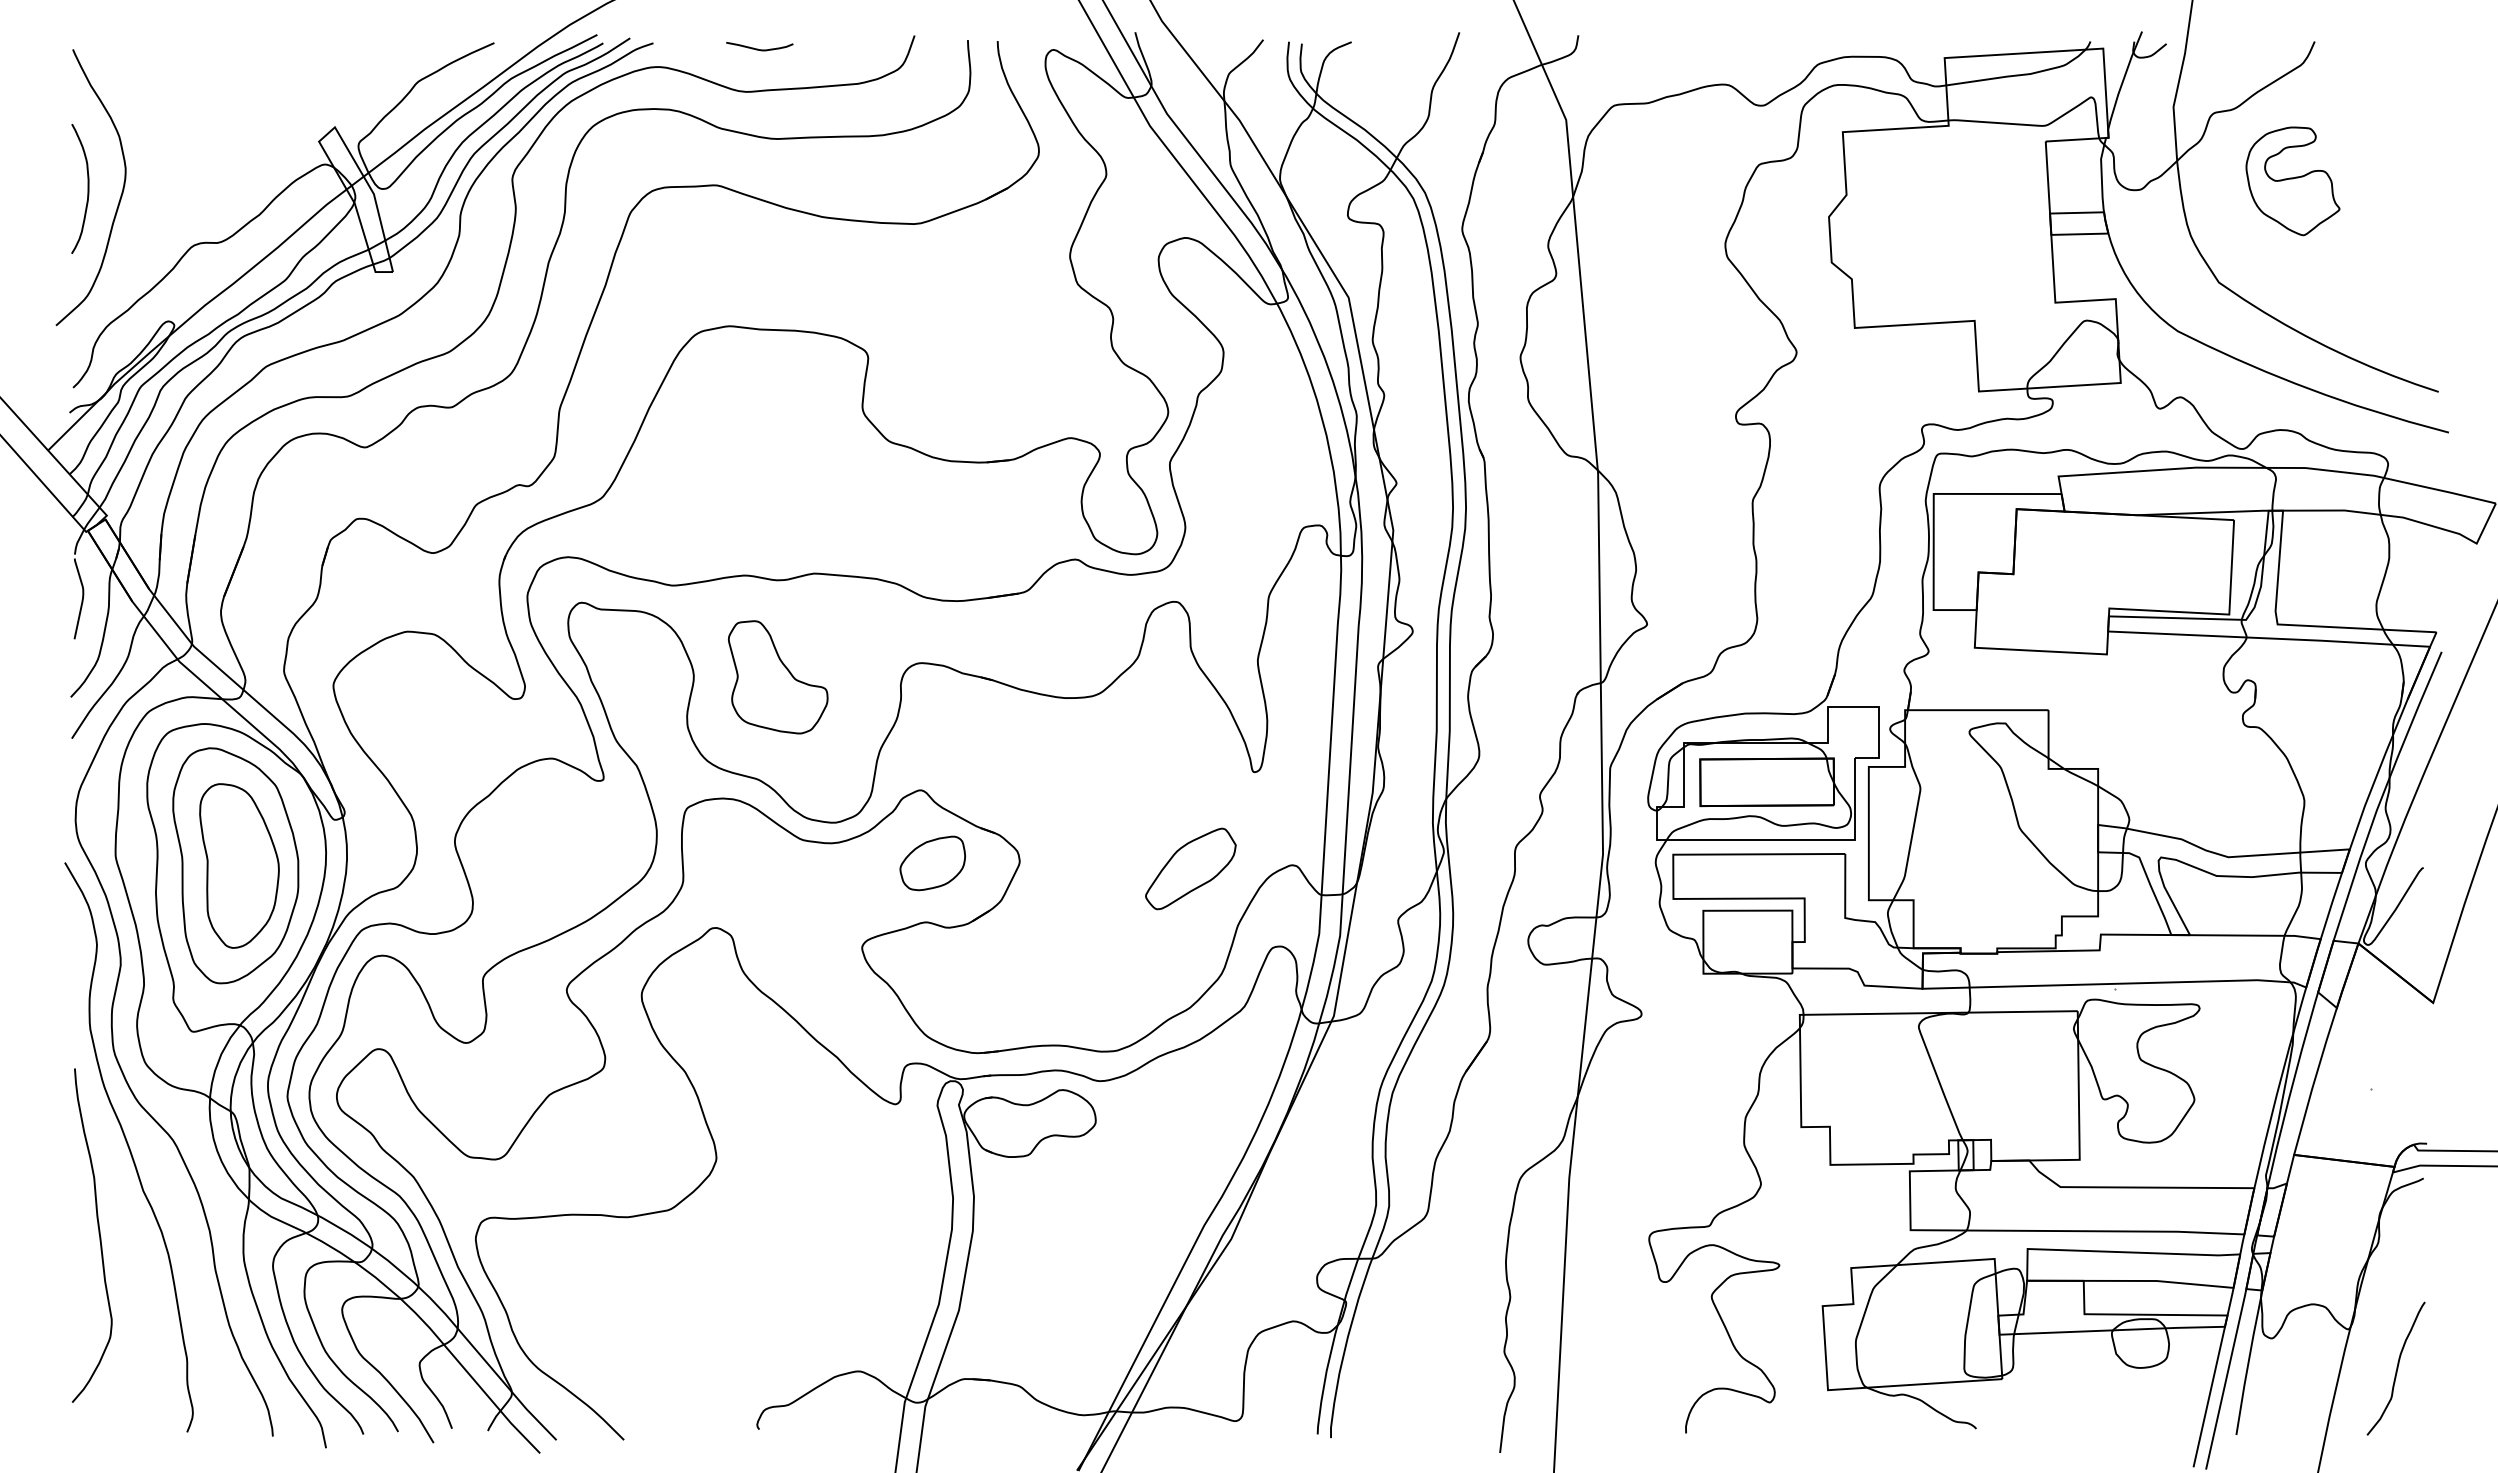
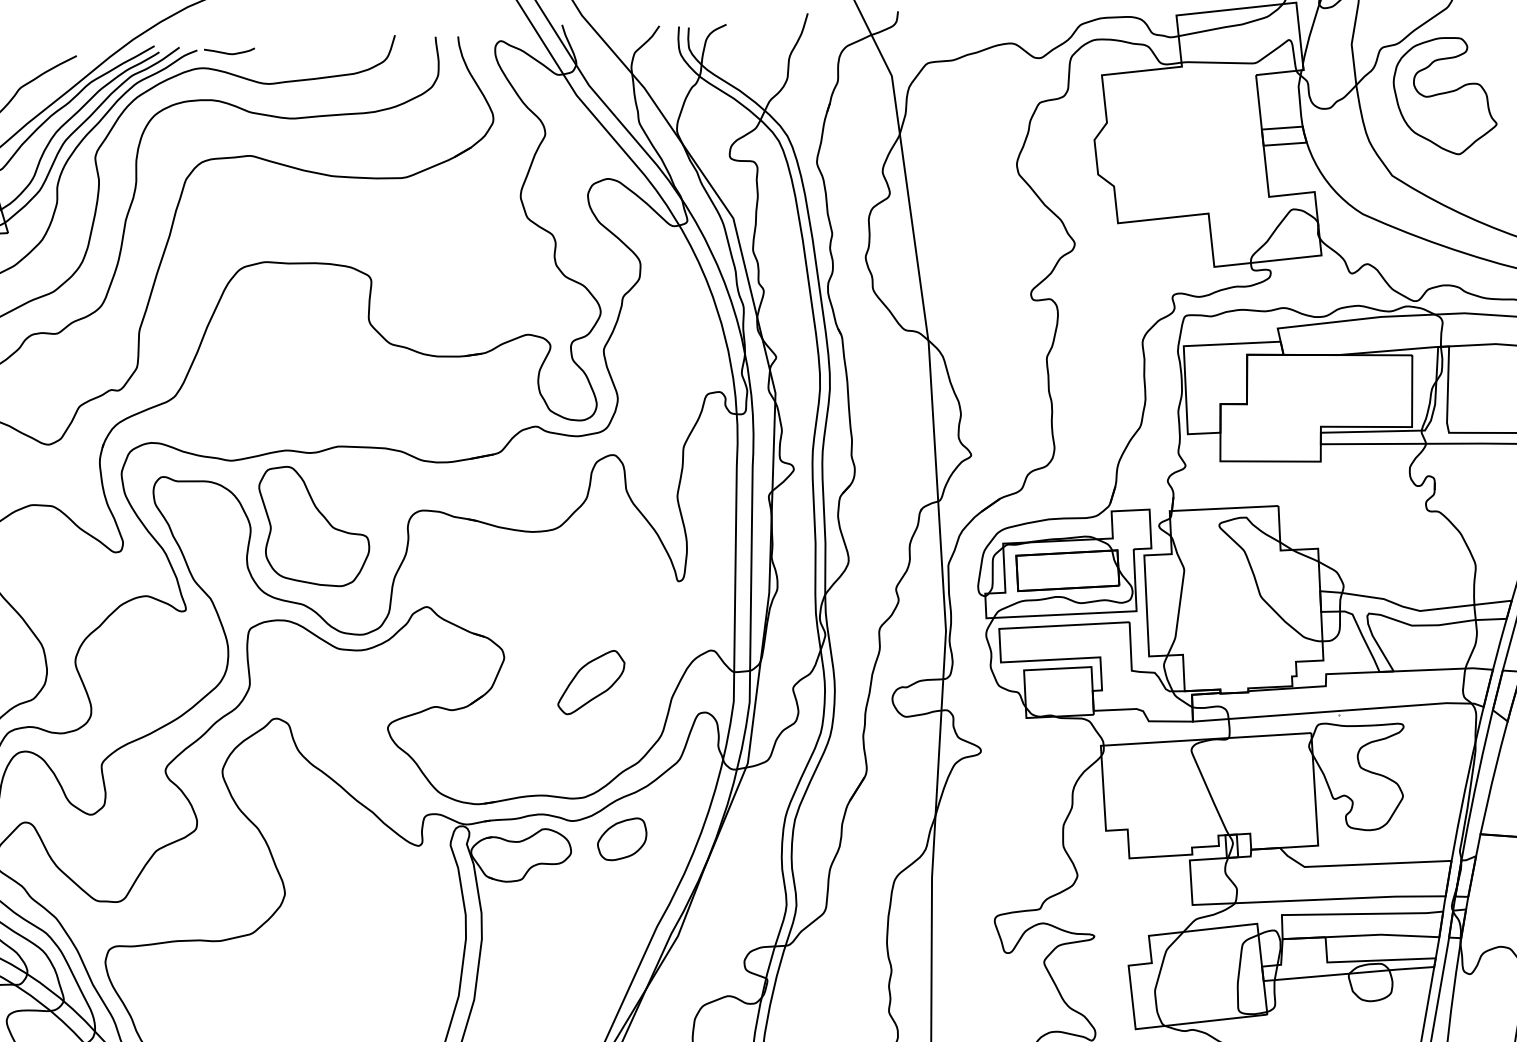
curve: (757, 48) -> (227, 52), moved
part: (2292, 181) -> (1444, 96), size x1.43
part: (777, 677) -> (314, 526), size x1.43
part: (932, 863) -> (621, 839), moved
part: (1190, 868) -> (591, 682), moved

